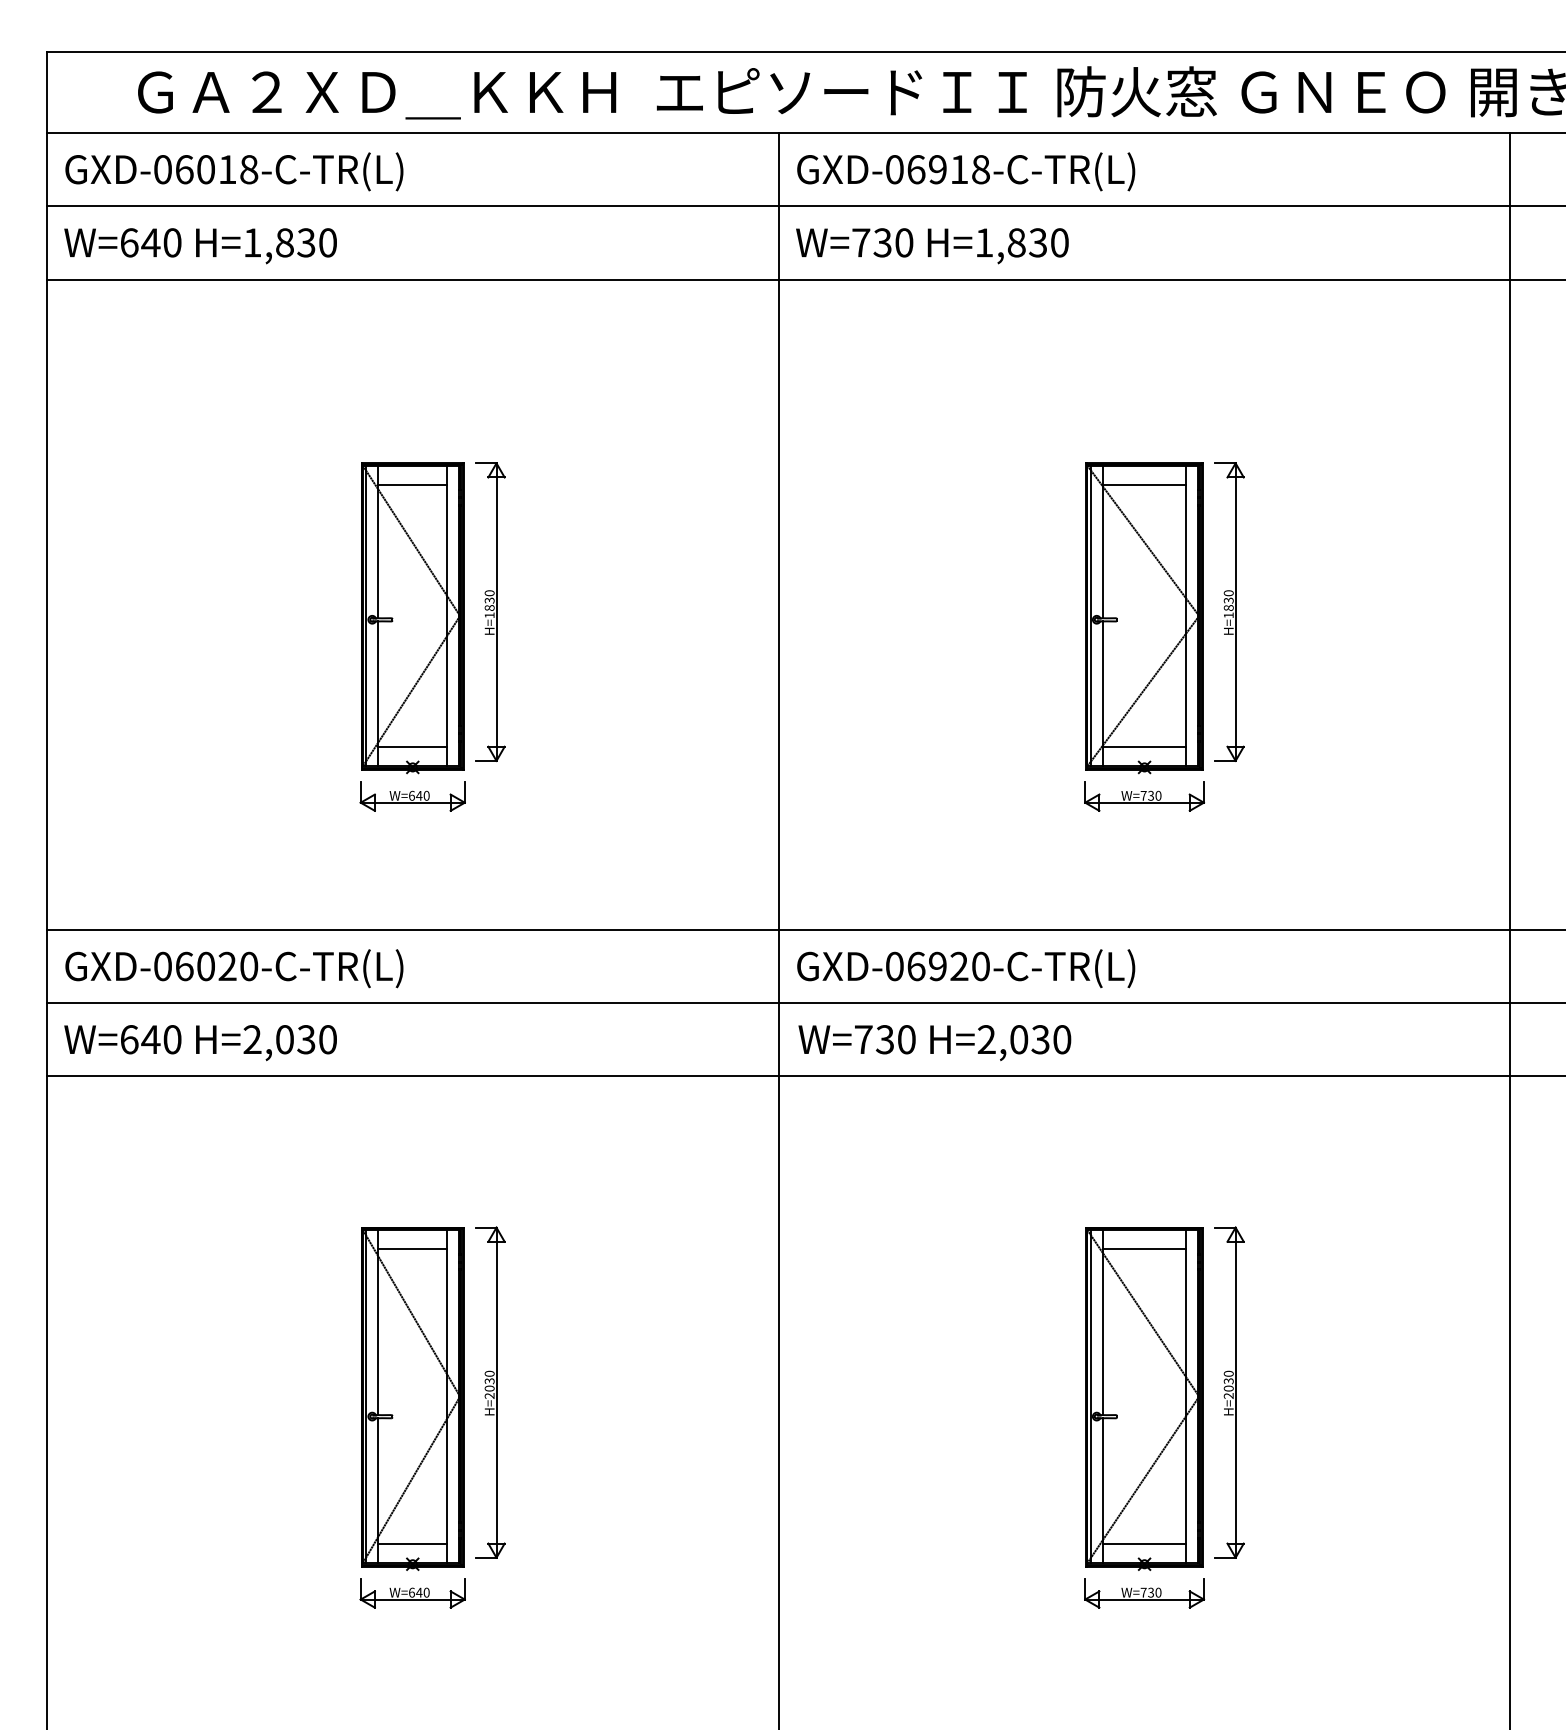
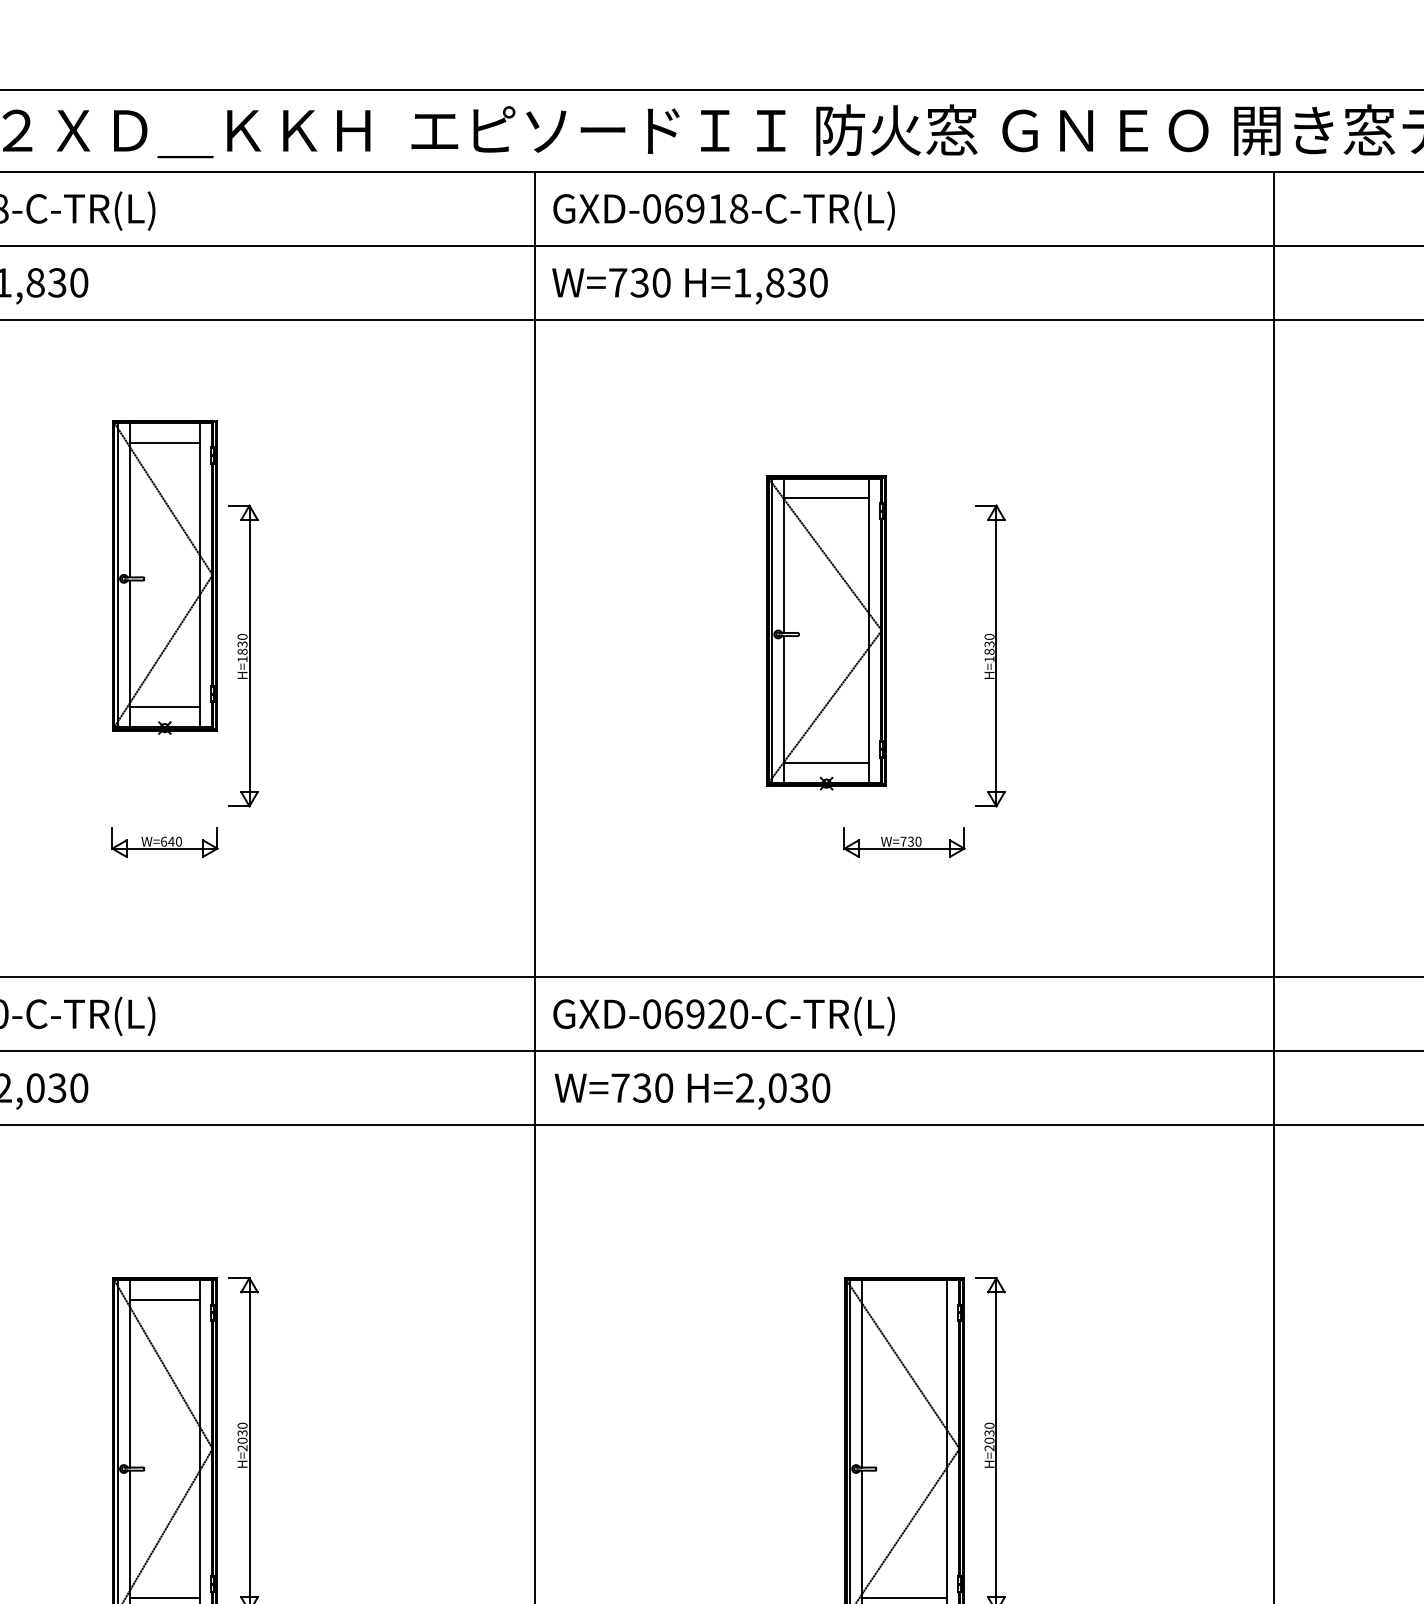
part: (412, 618) -> (164, 577), moved
part: (1144, 618) -> (826, 633), moved
line: (1144, 1249) -> (904, 1300), removed

